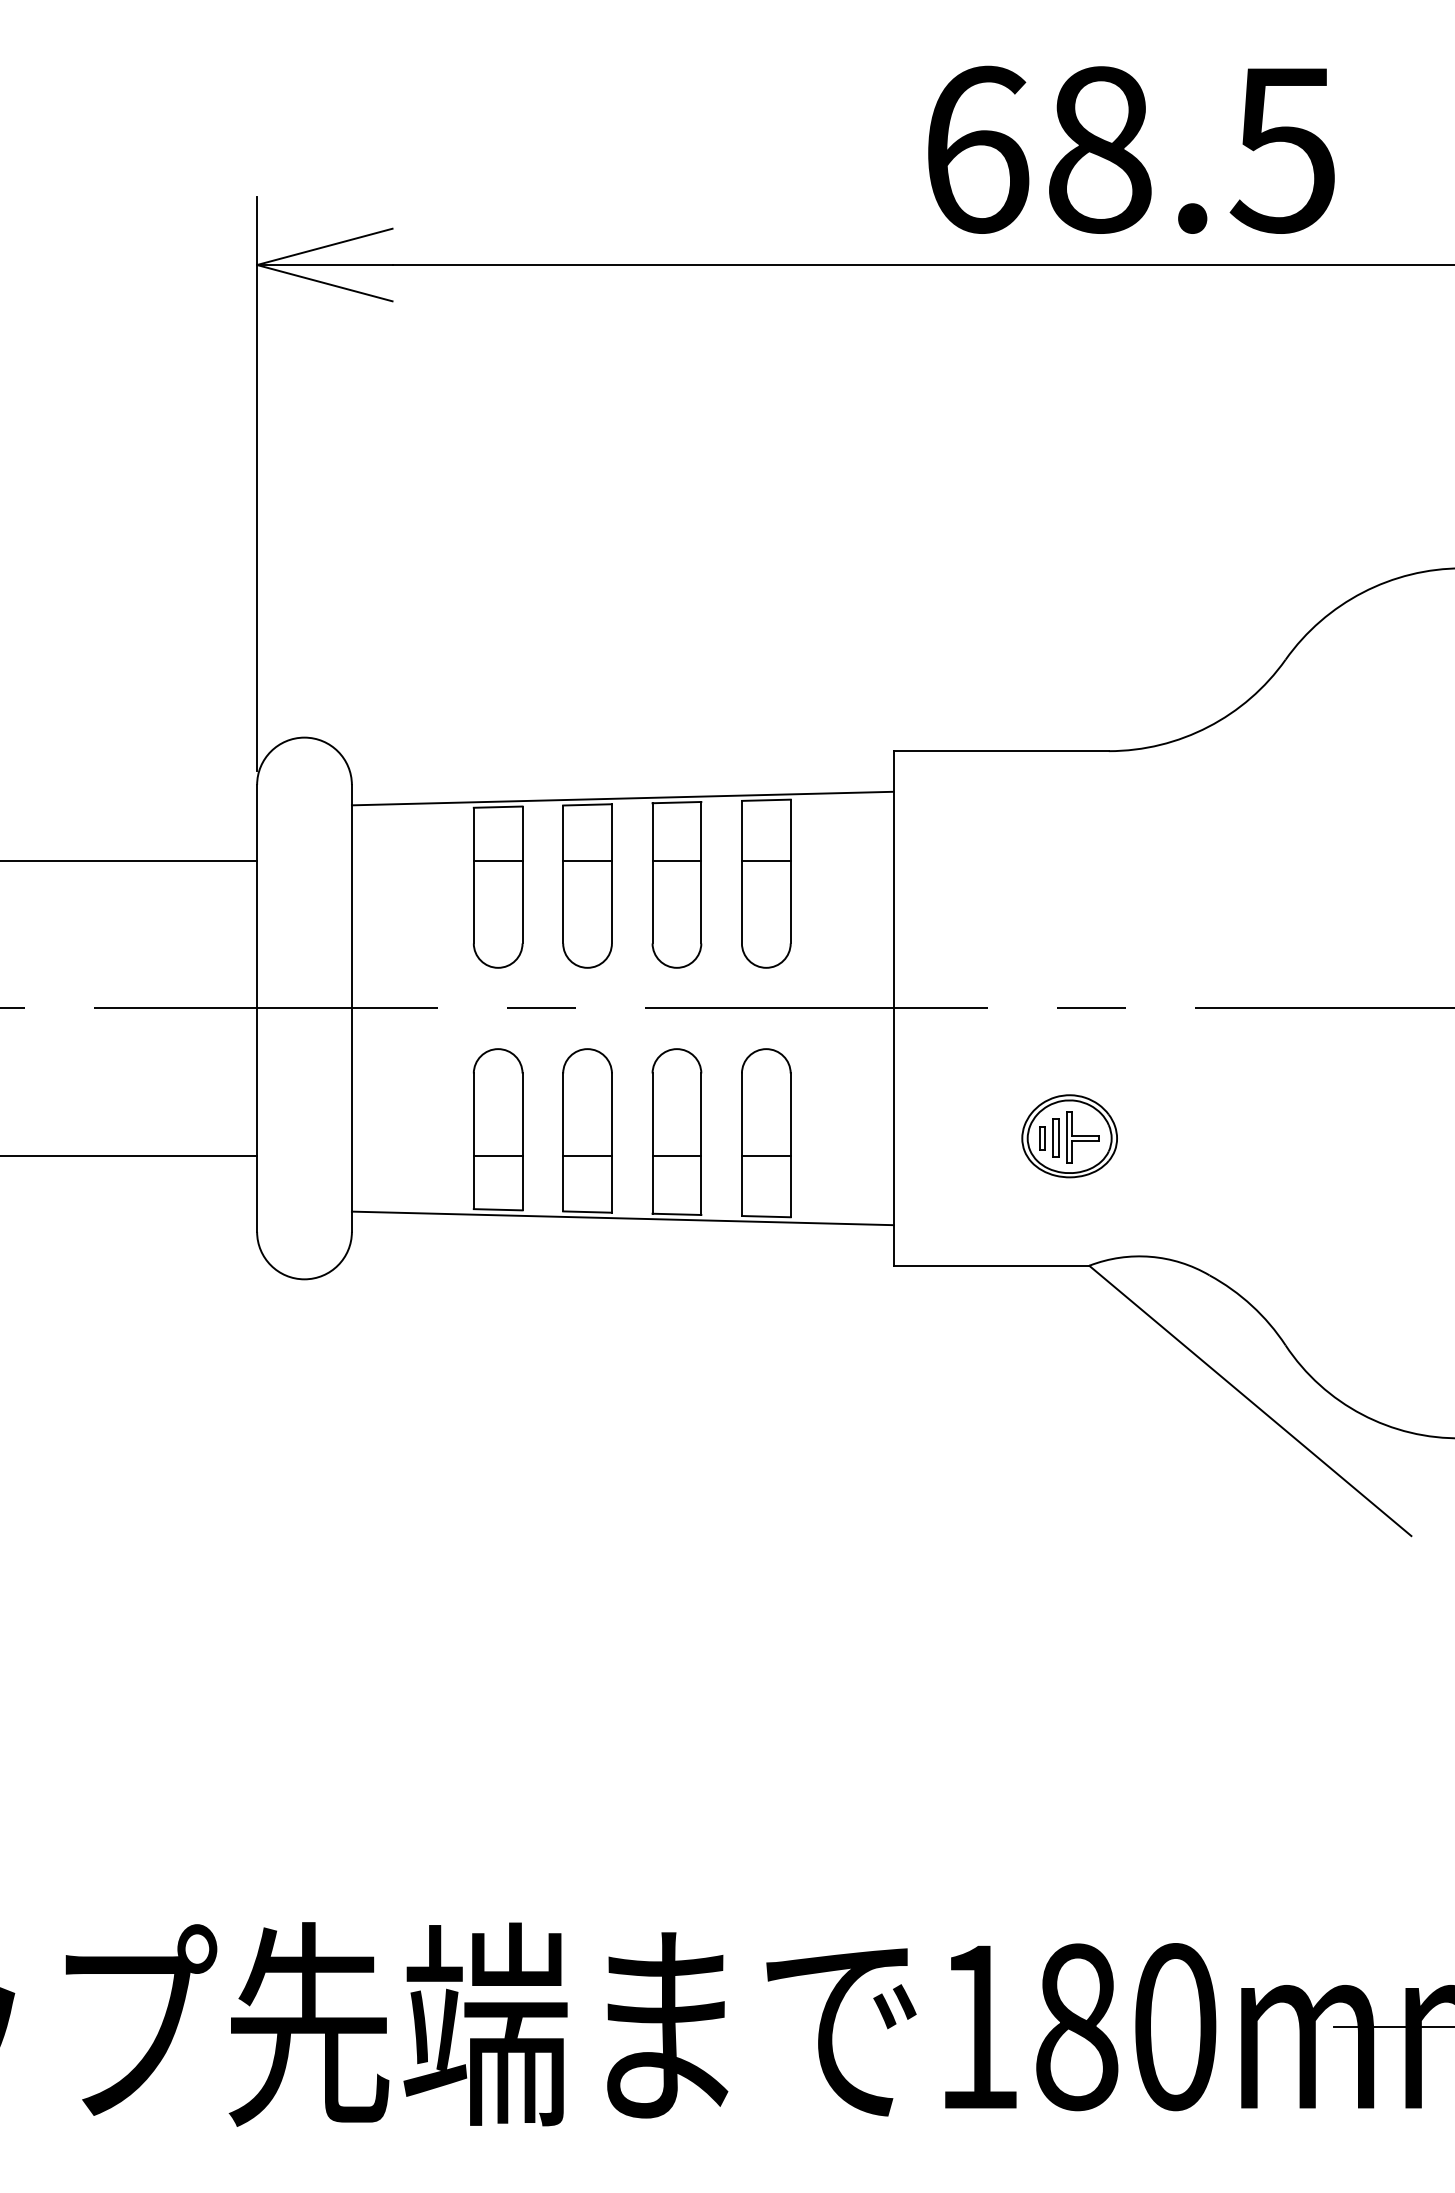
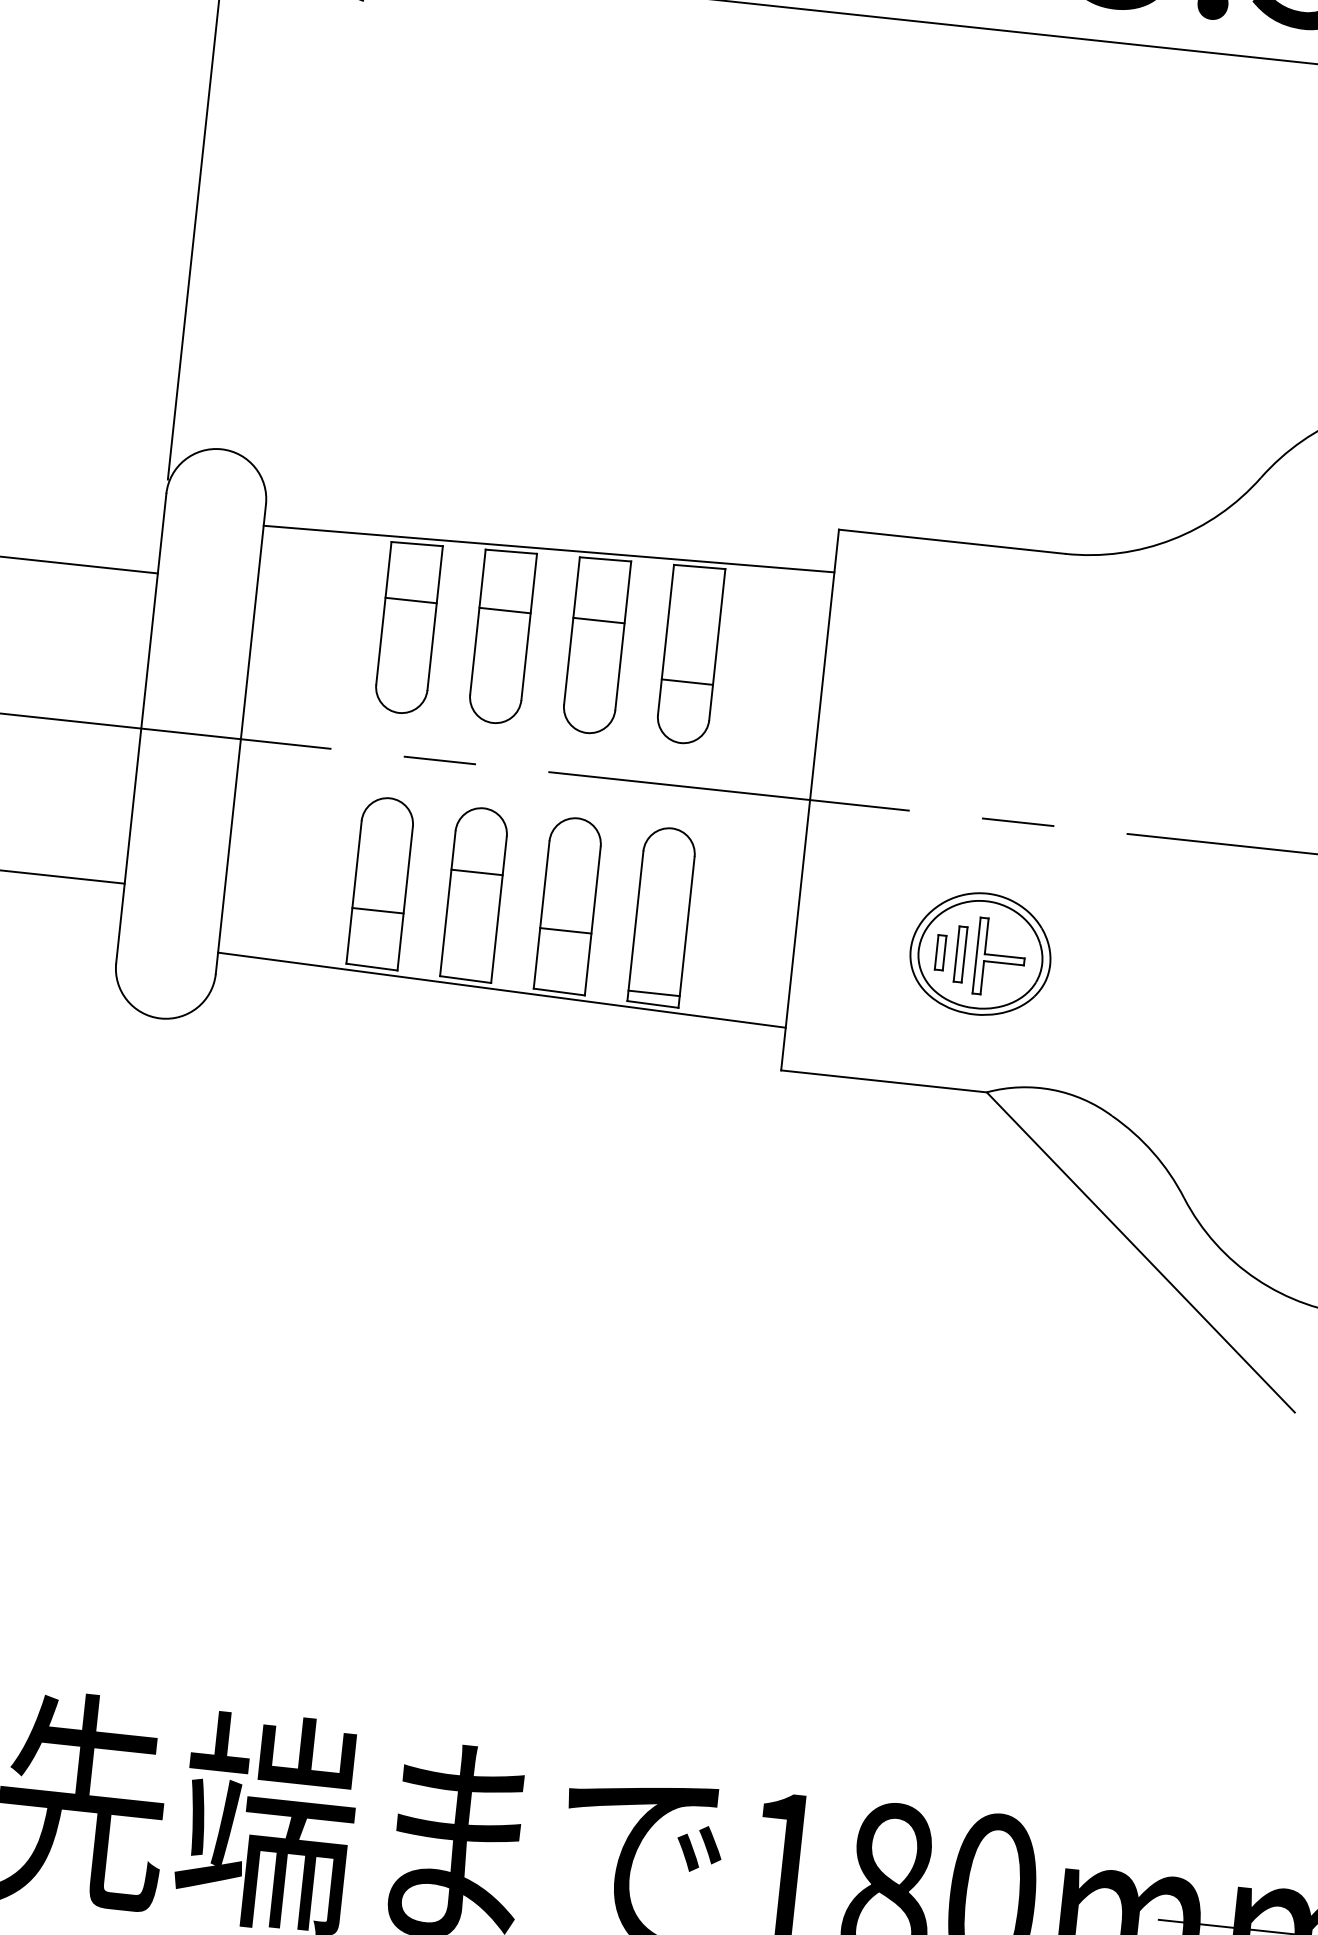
line: (765, 860) -> (686, 681), moved
part: (1069, 1136) -> (980, 954), size x1.4
line: (587, 1156) -> (476, 872), moved
line: (765, 1156) -> (653, 993), moved

